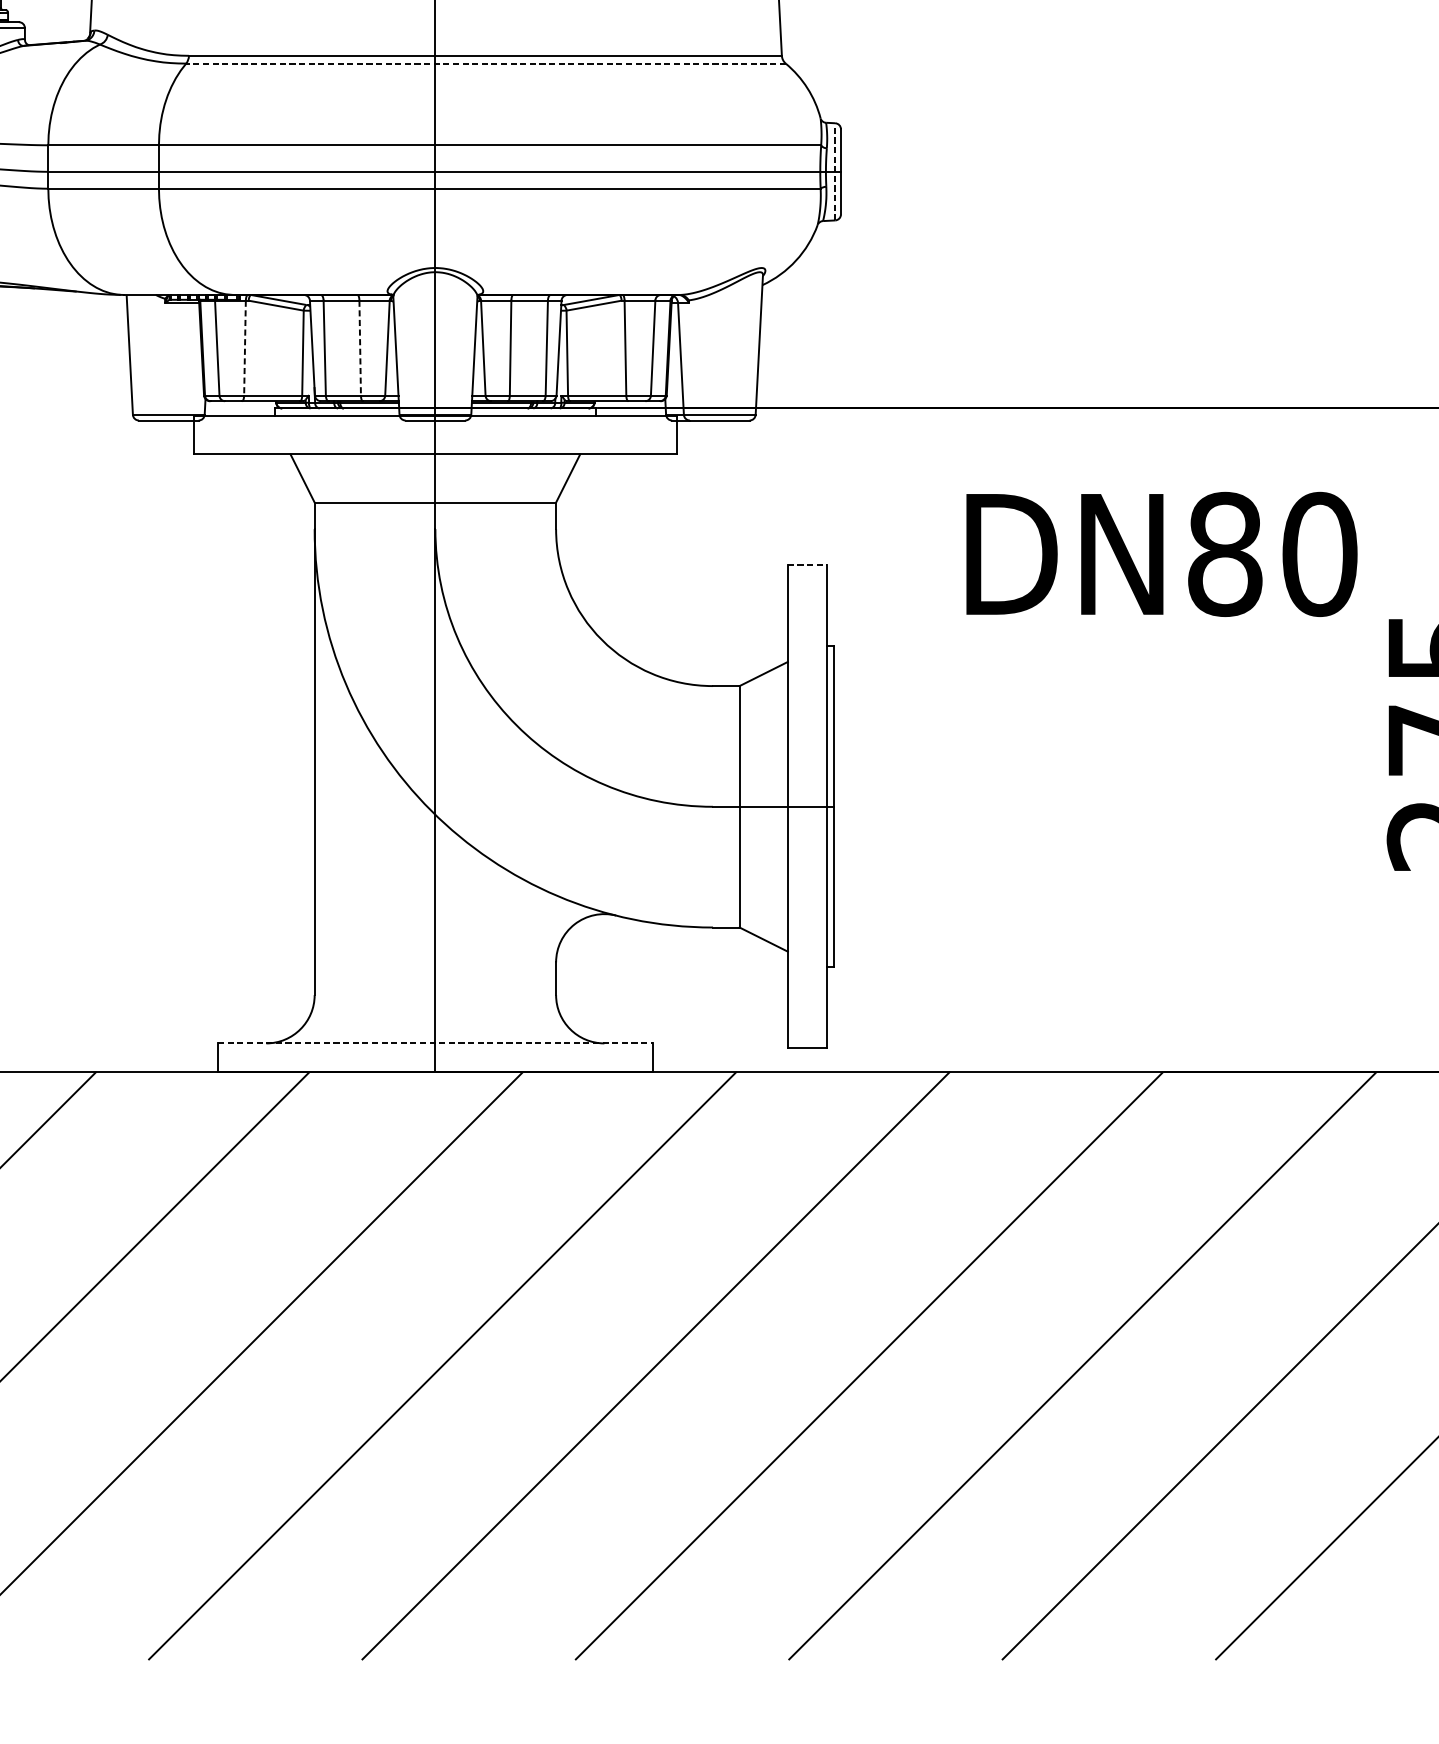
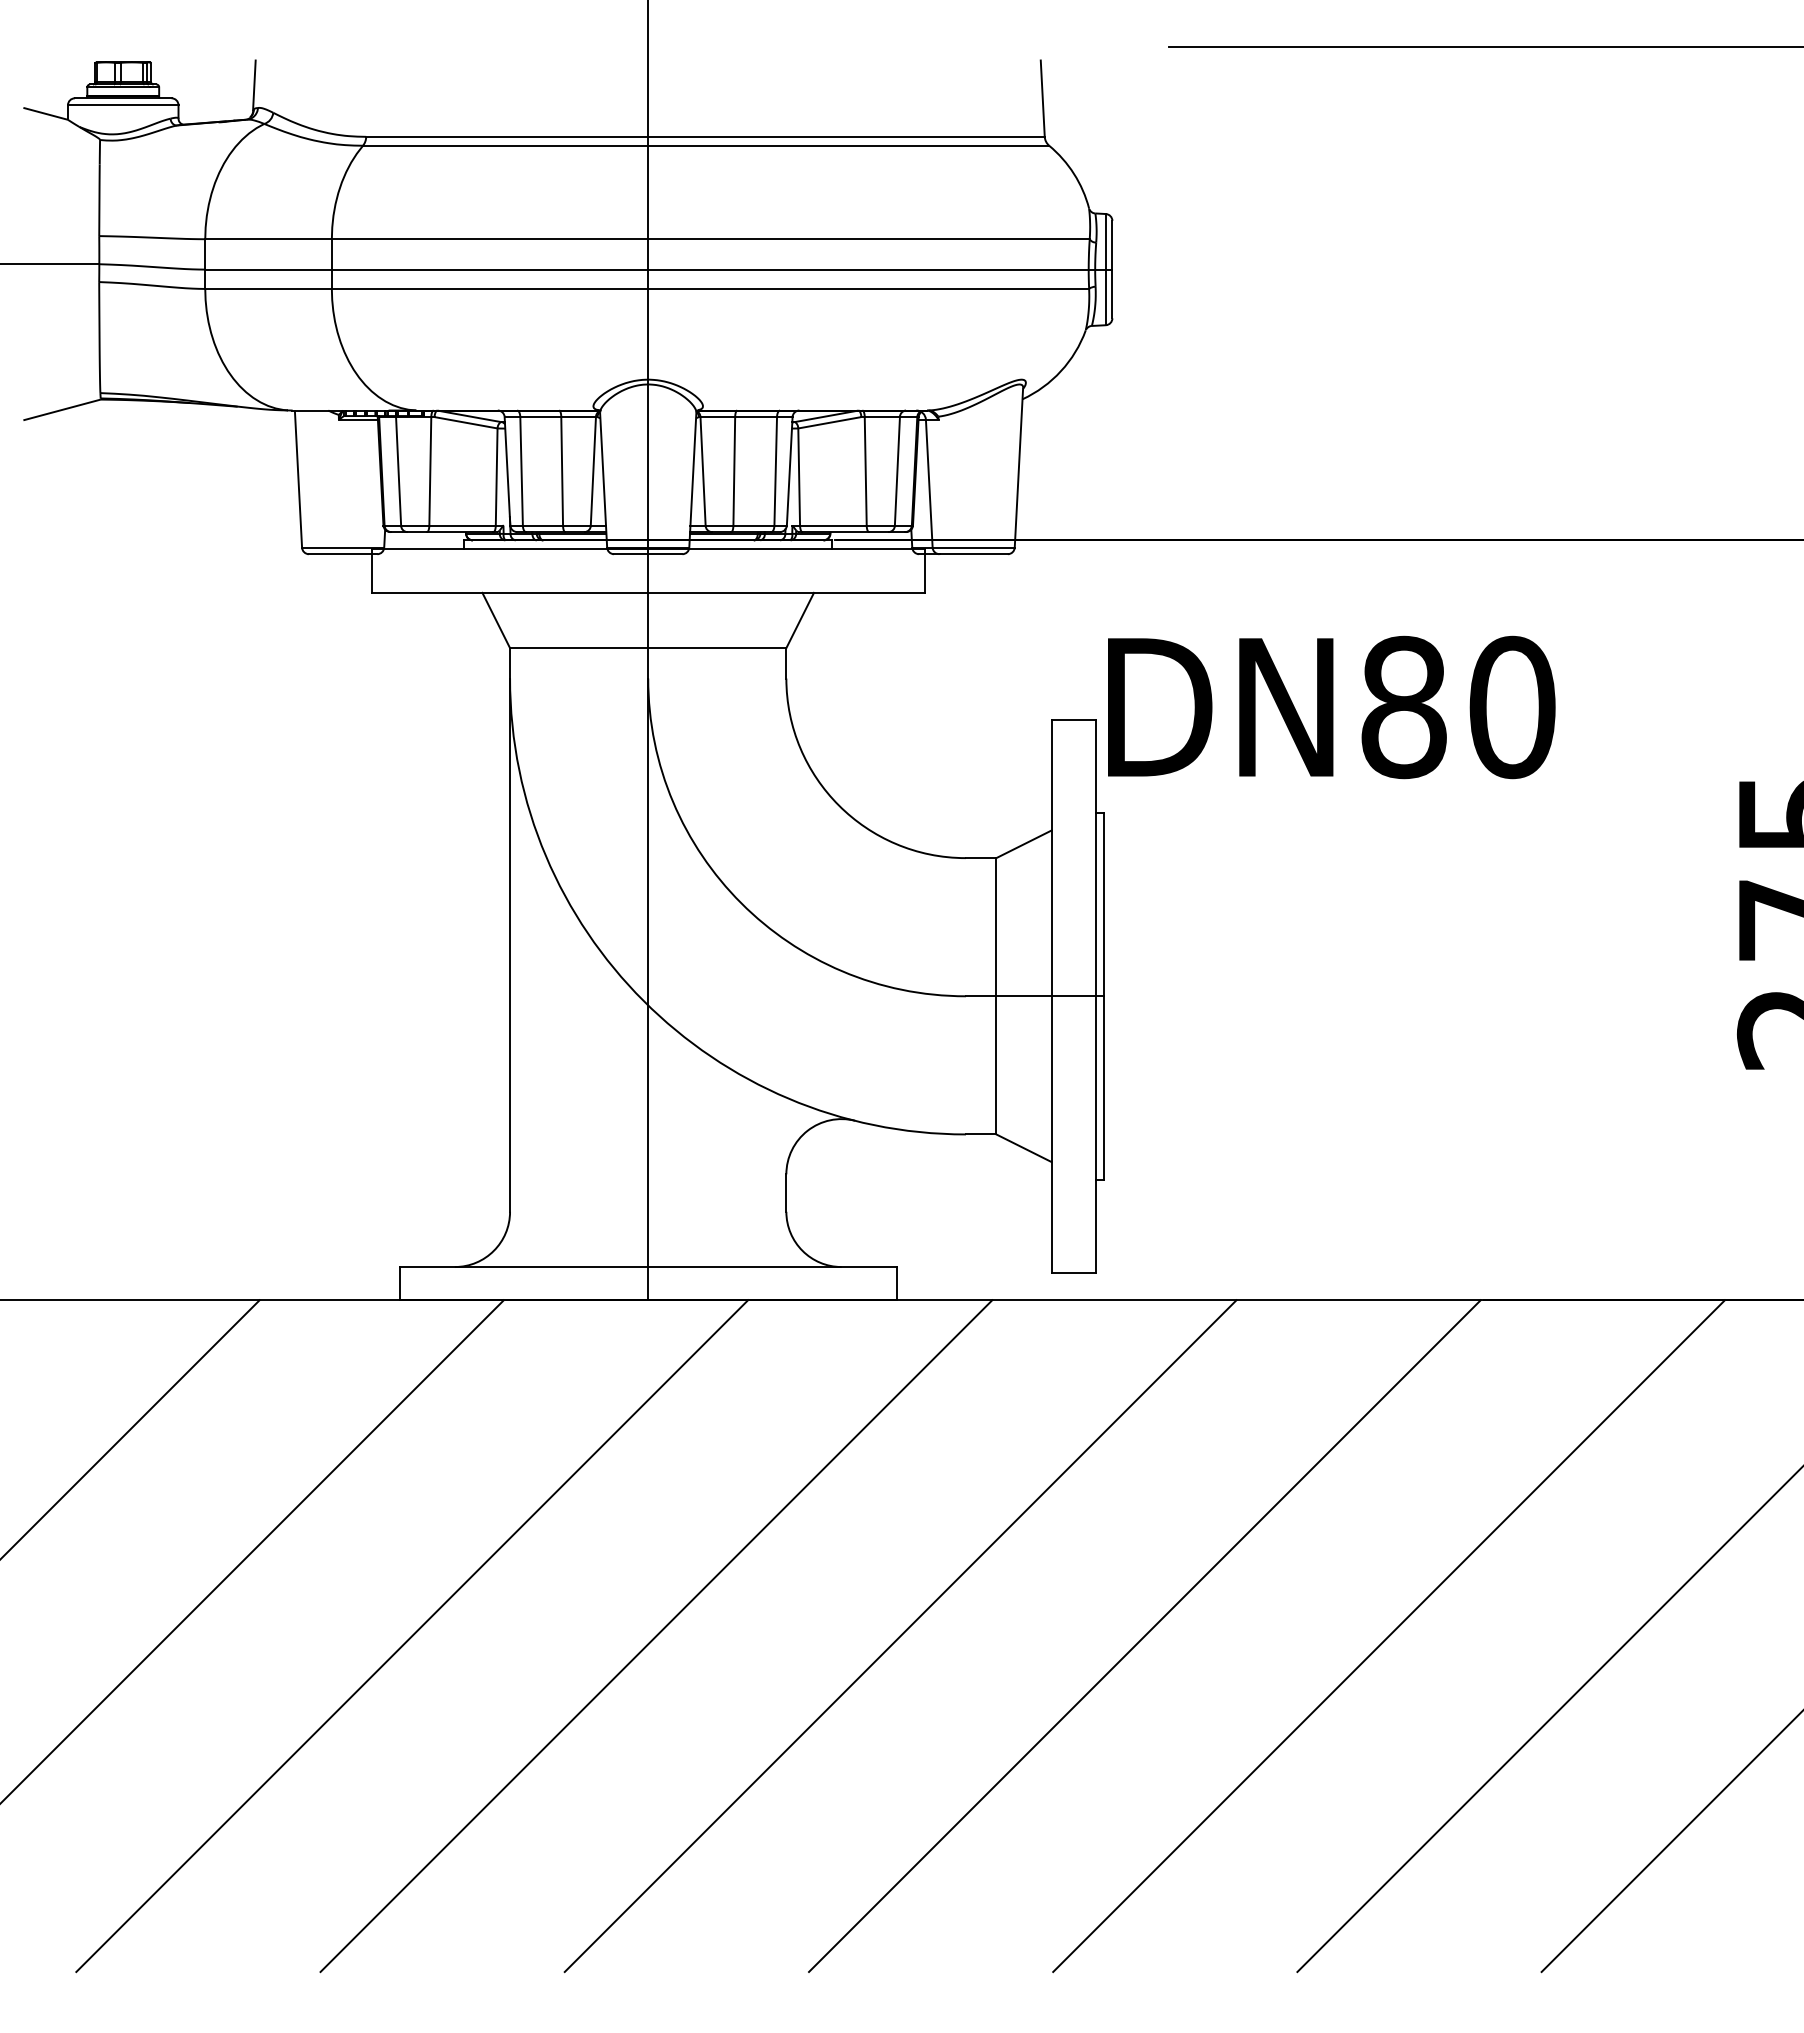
line: (485, 63) -> (705, 145), dashed -> solid
line: (834, 171) -> (1105, 269), dashed -> solid
line: (245, 348) -> (430, 471), dashed -> solid
line: (360, 348) -> (562, 471), dashed -> solid
text: (1161, 554) -> (1331, 707), moved
line: (807, 564) -> (1074, 719), dashed -> solid
line: (435, 1043) -> (648, 1267), dashed -> solid

